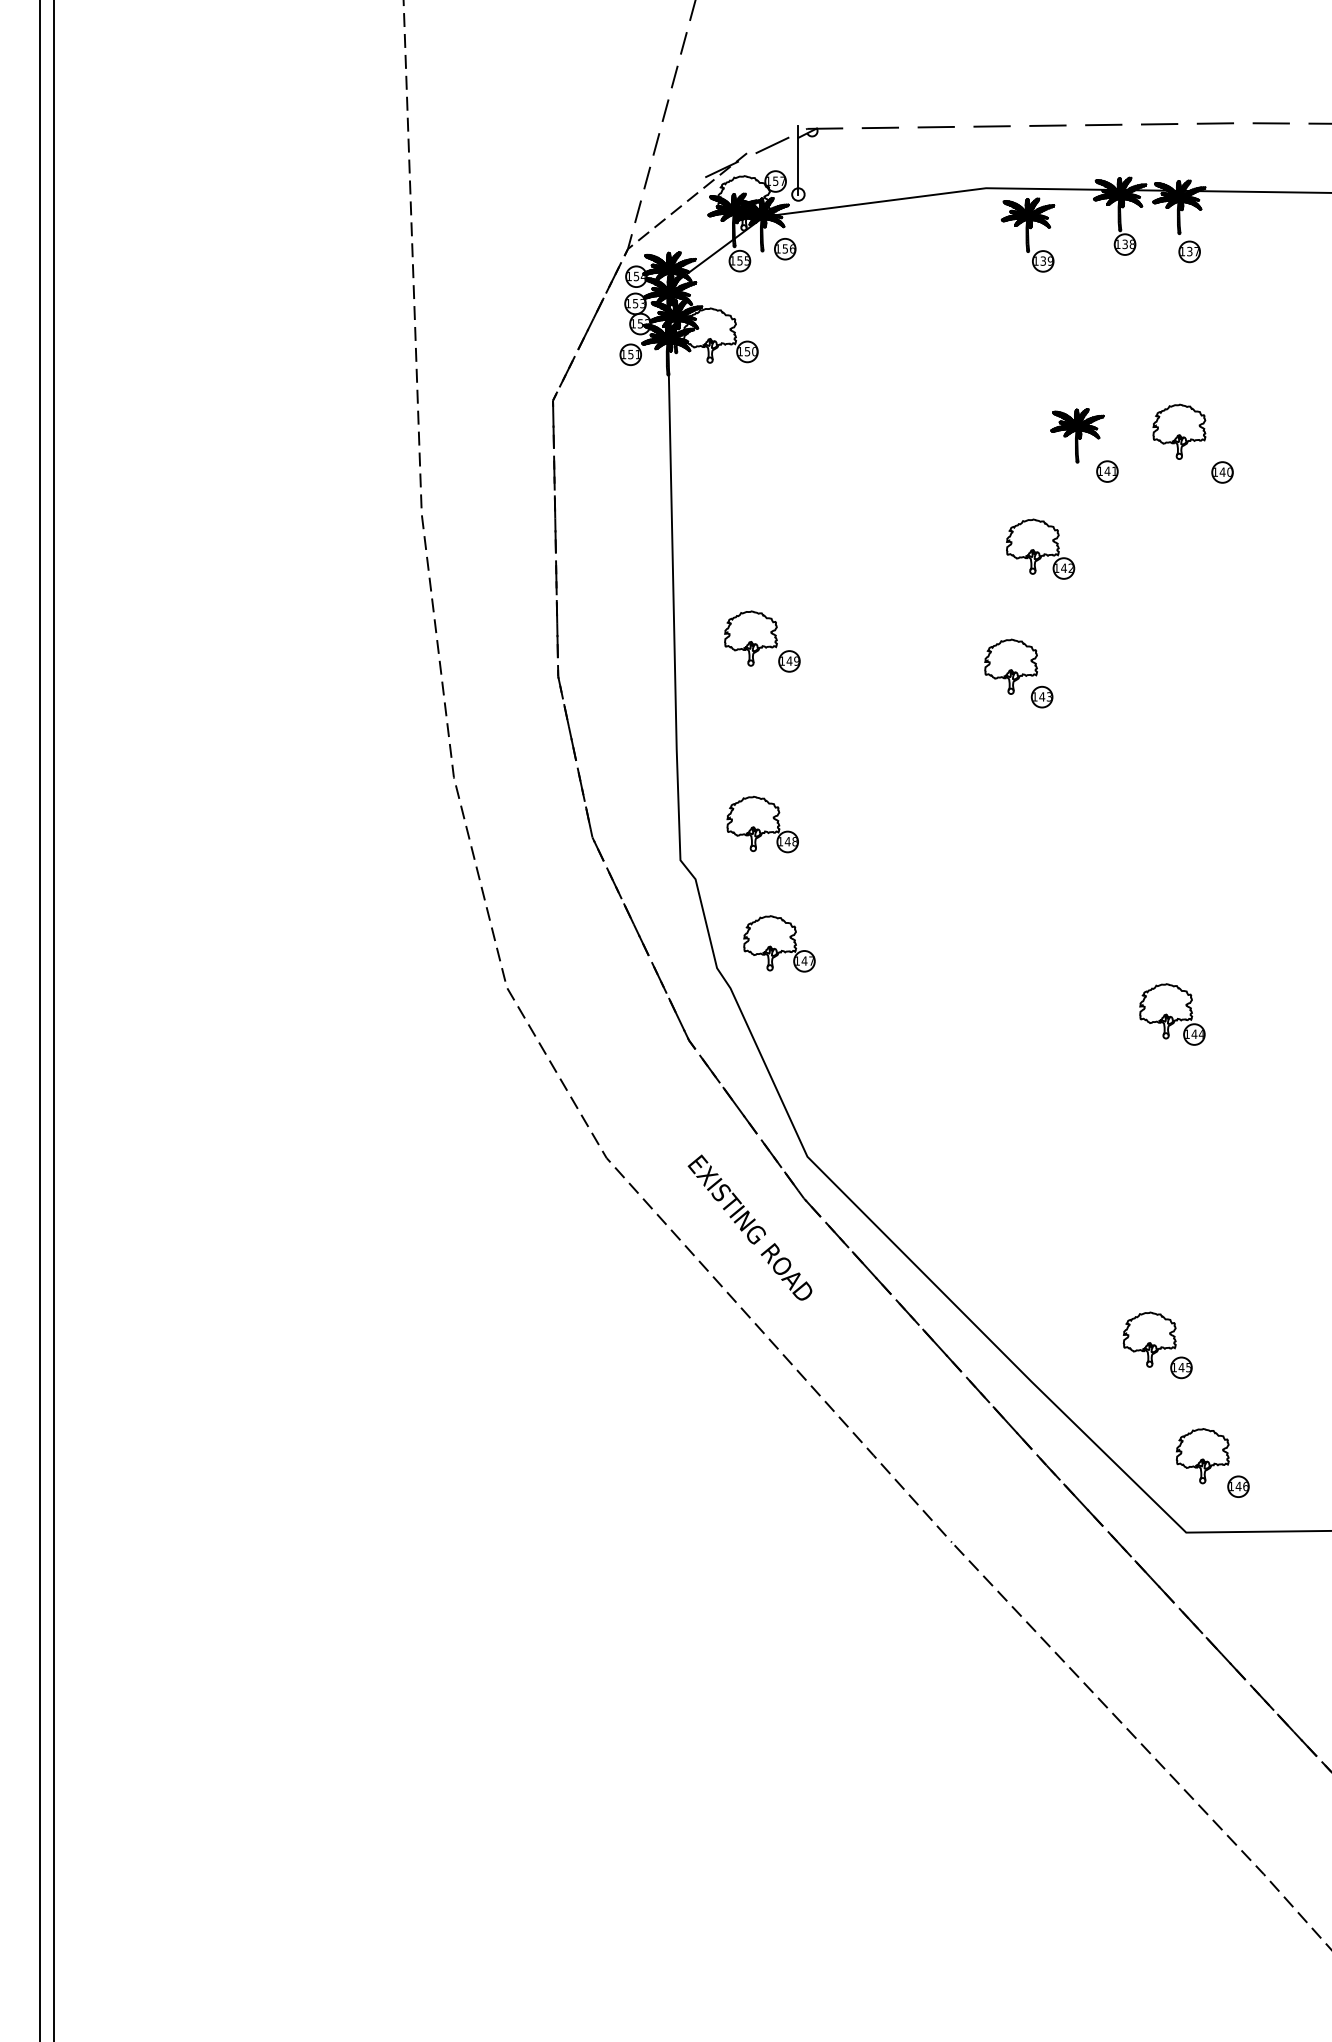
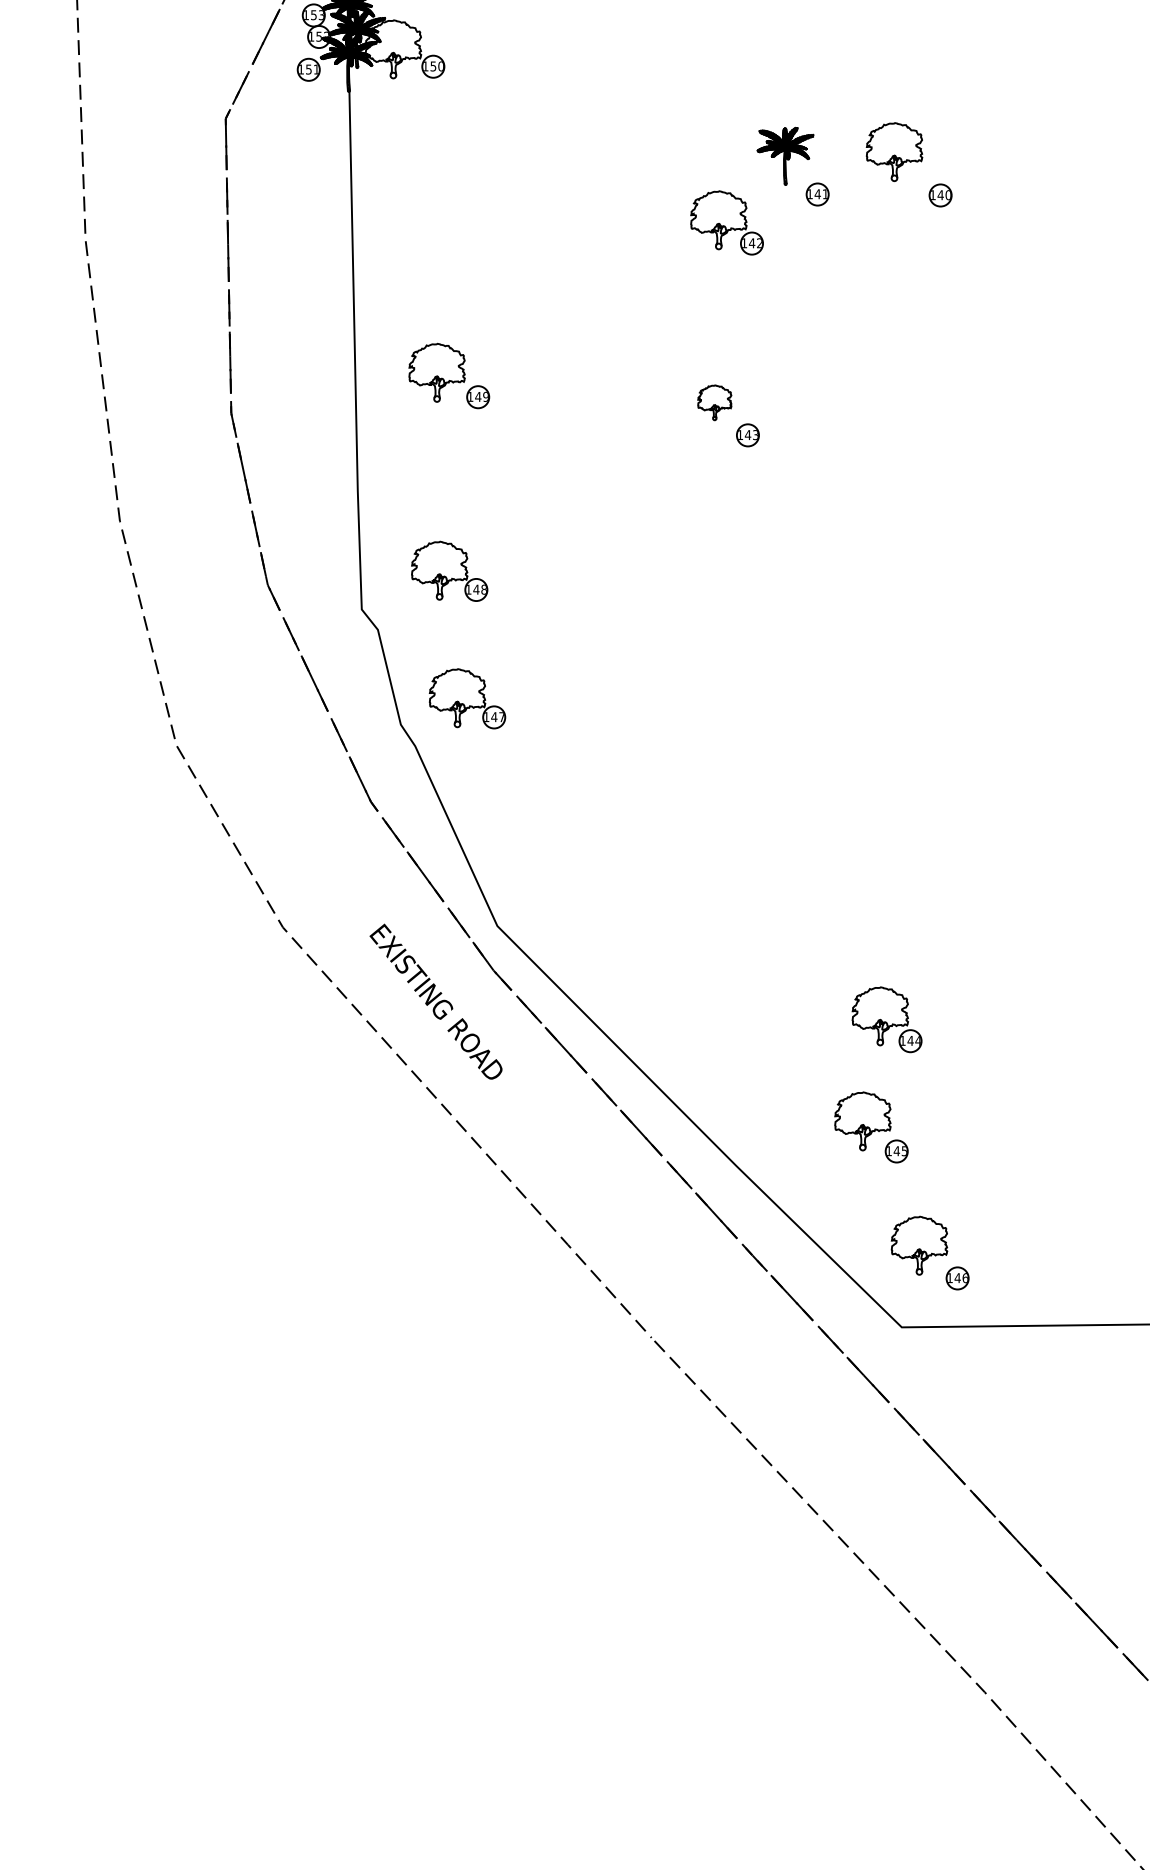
part: (1040, 548) -> (726, 222), moved
part: (1010, 666) -> (714, 402), size x0.6
part: (1172, 1014) -> (887, 1019), moved

